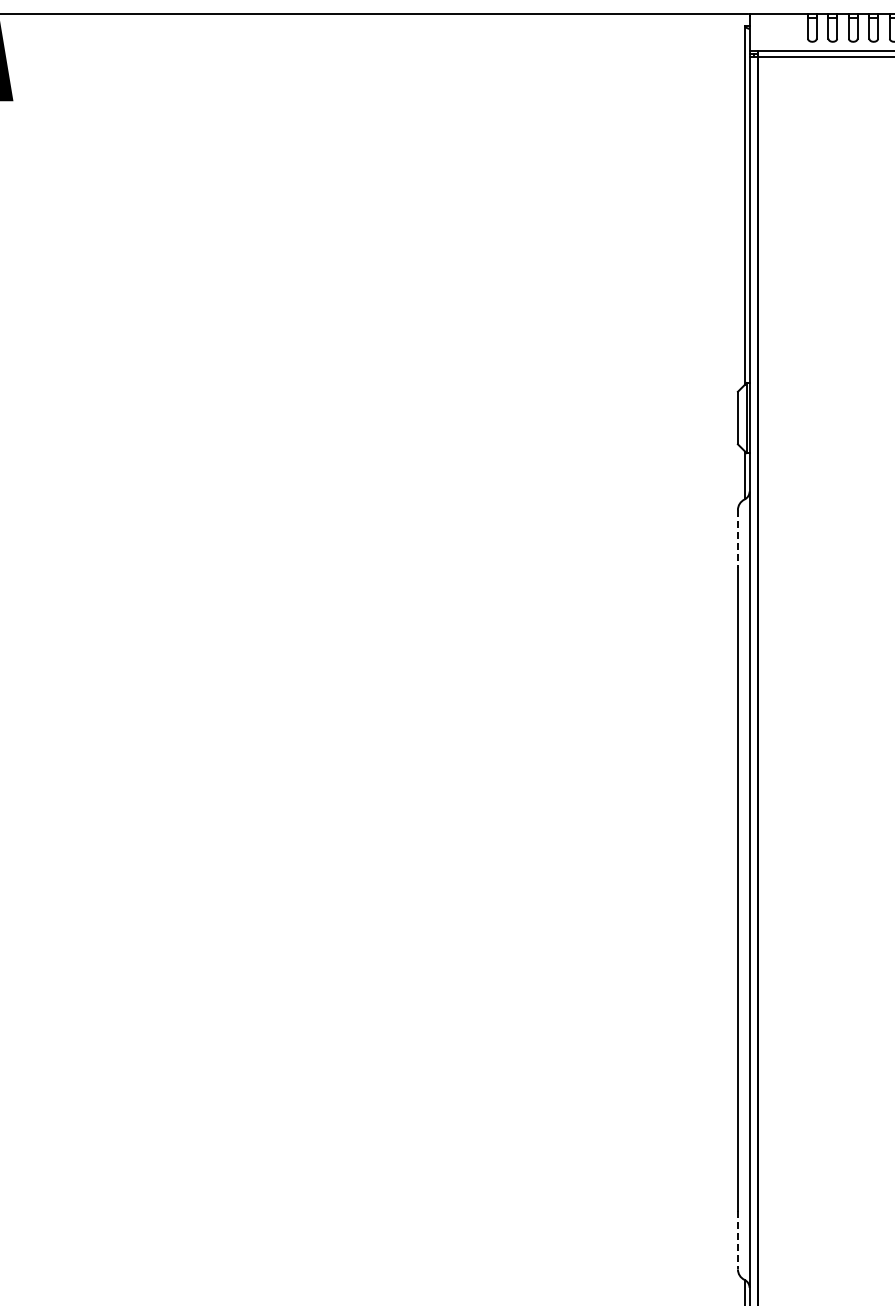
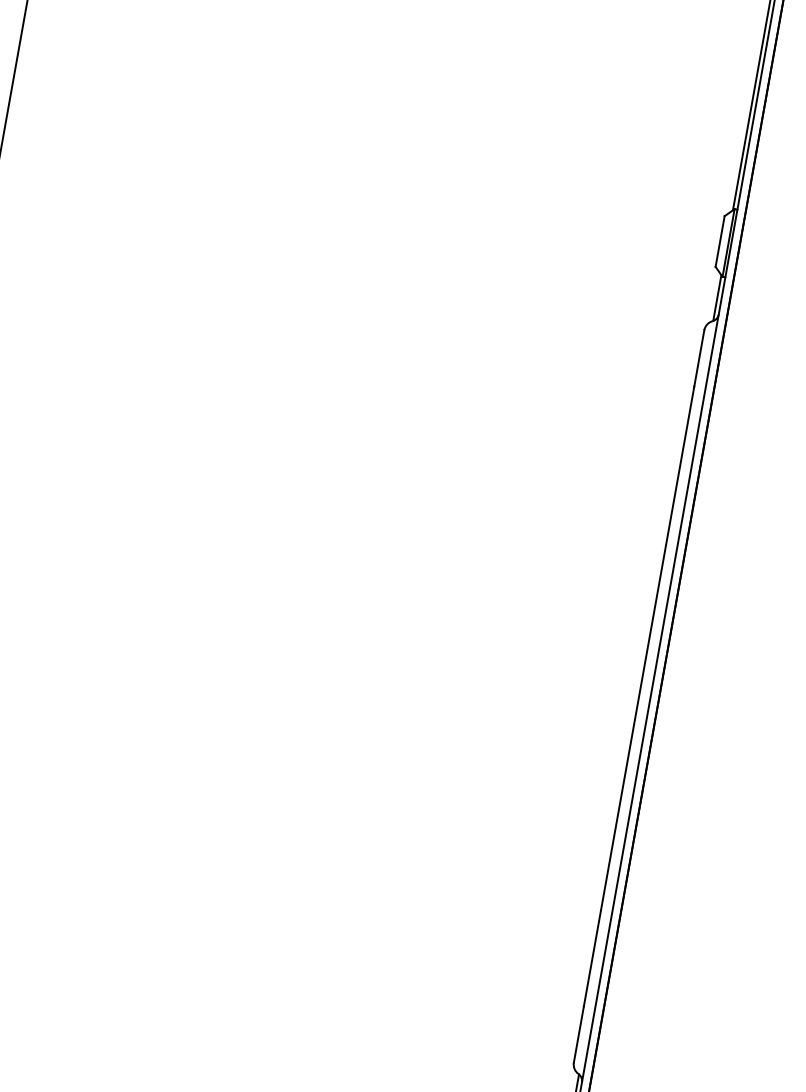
line: (737, 539) -> (698, 358), dashed -> solid
line: (737, 1240) -> (578, 1034), dashed -> solid

